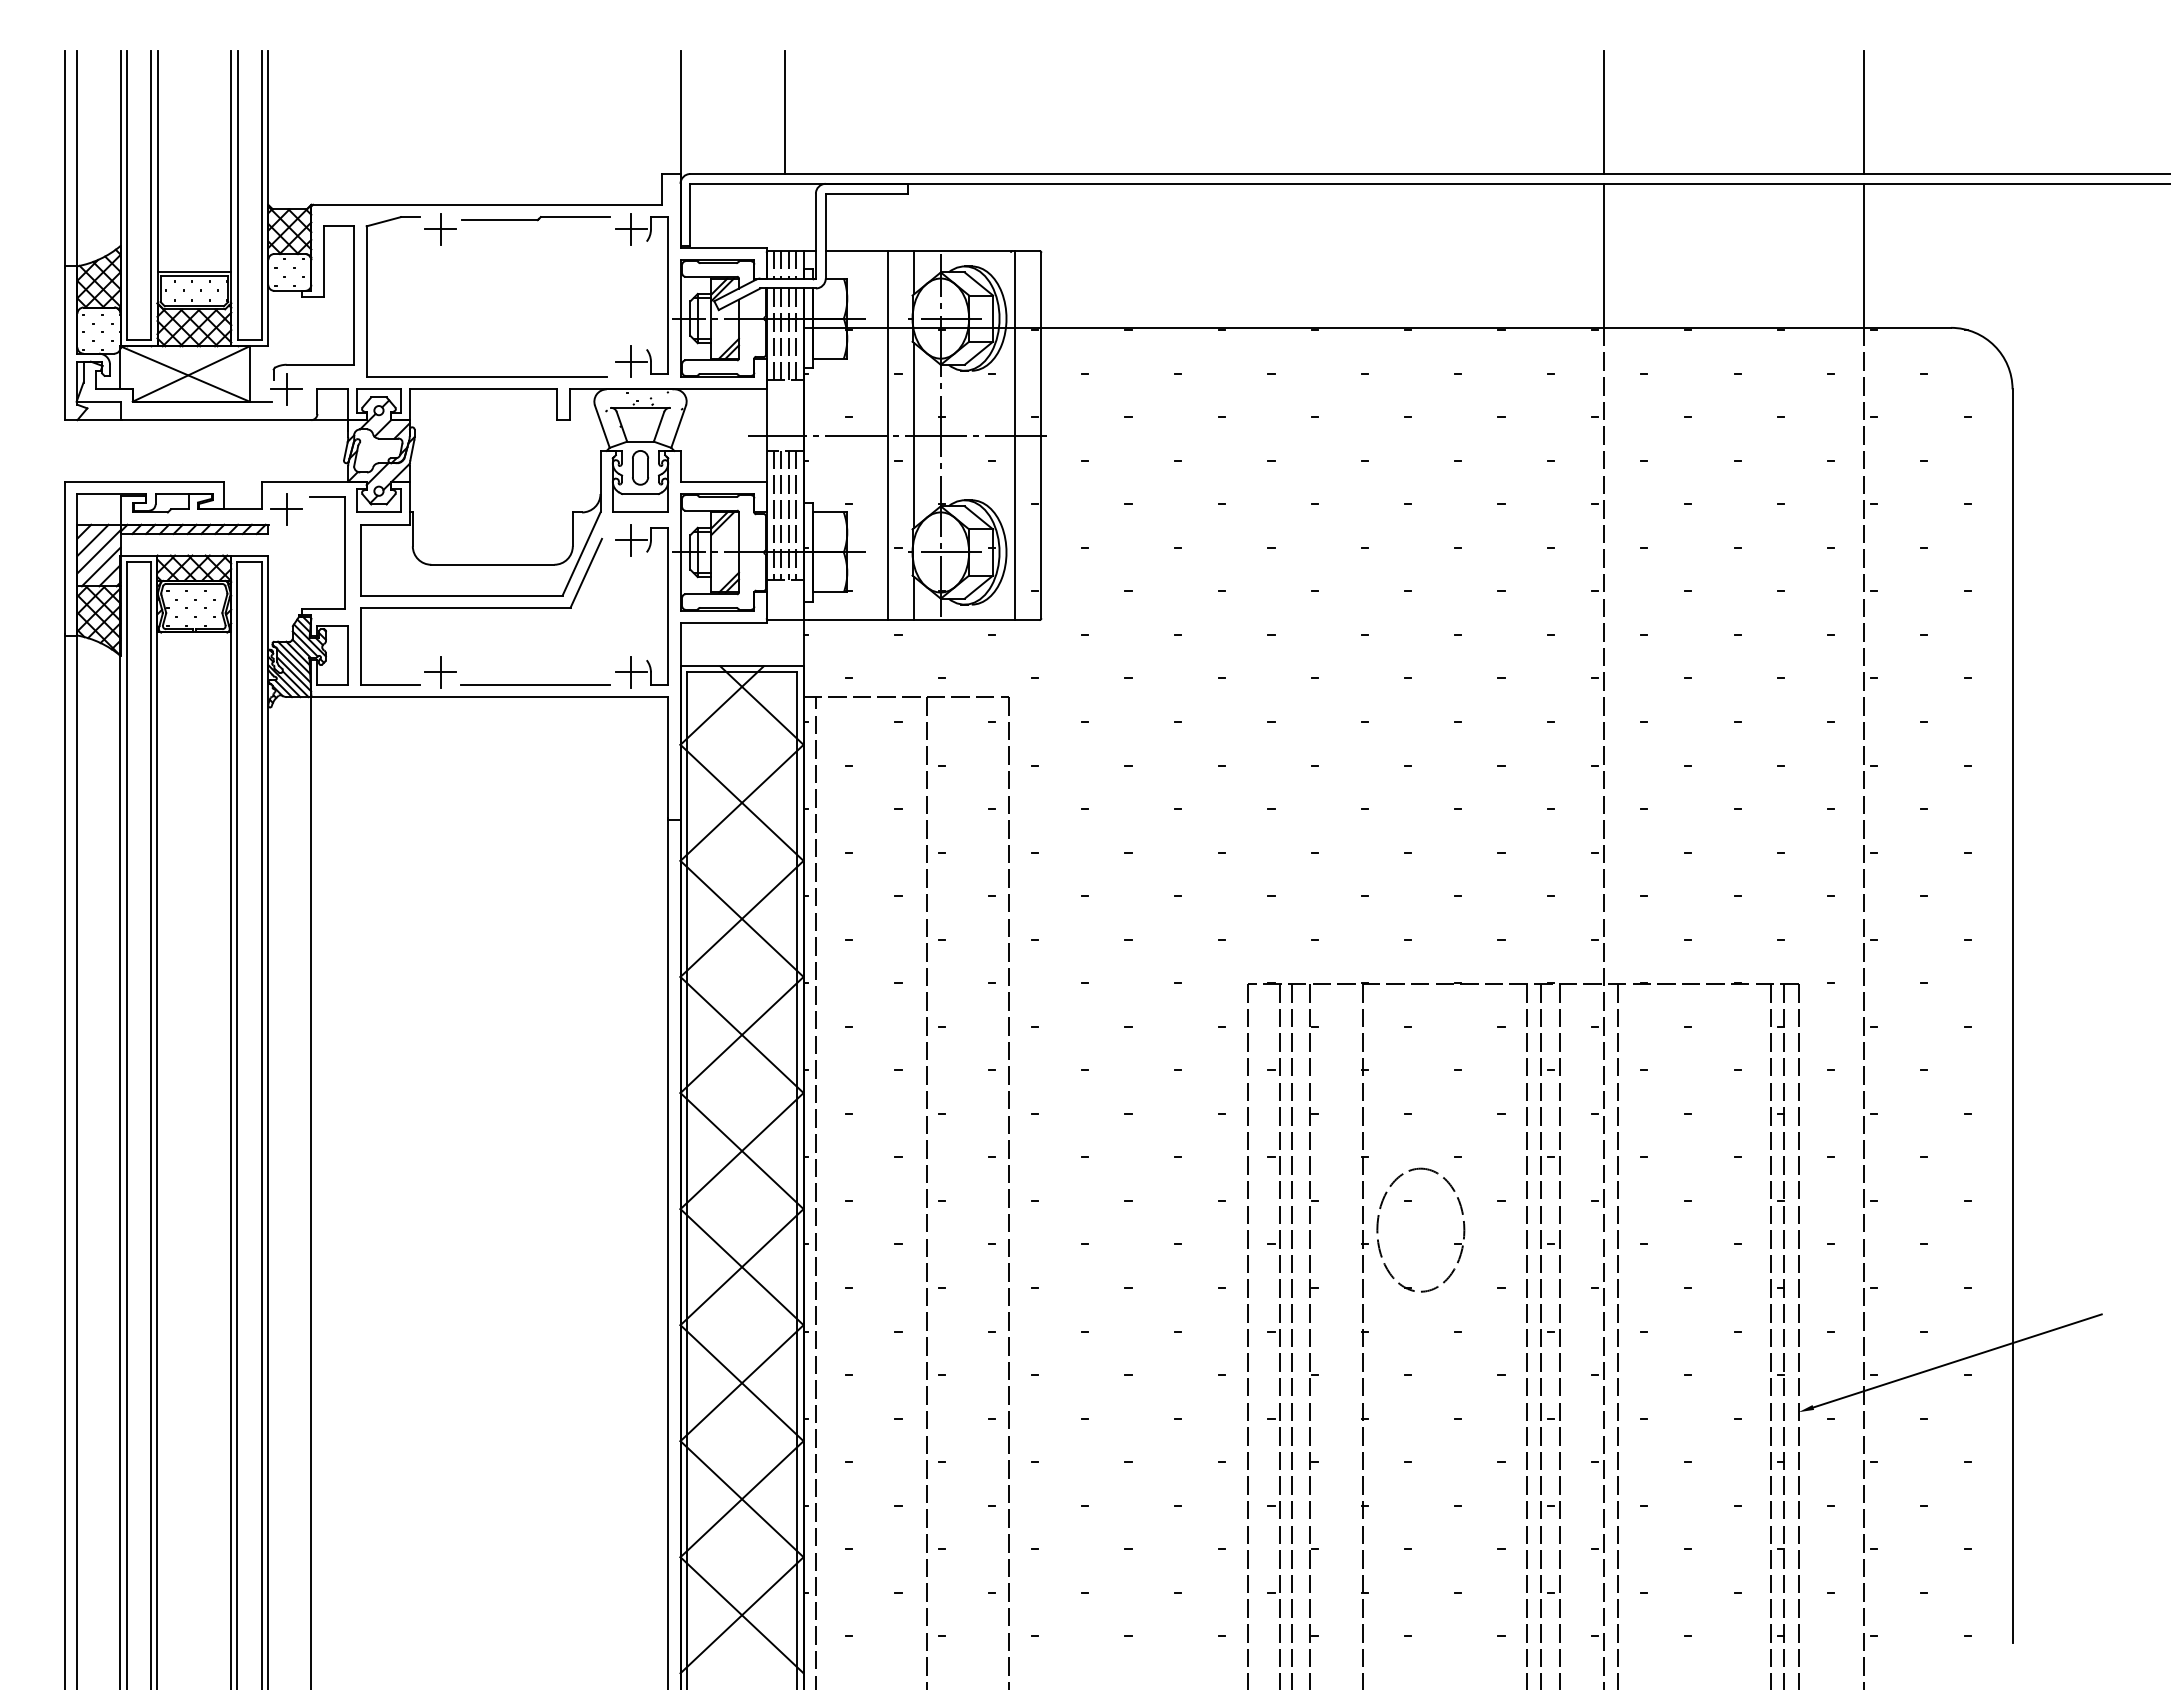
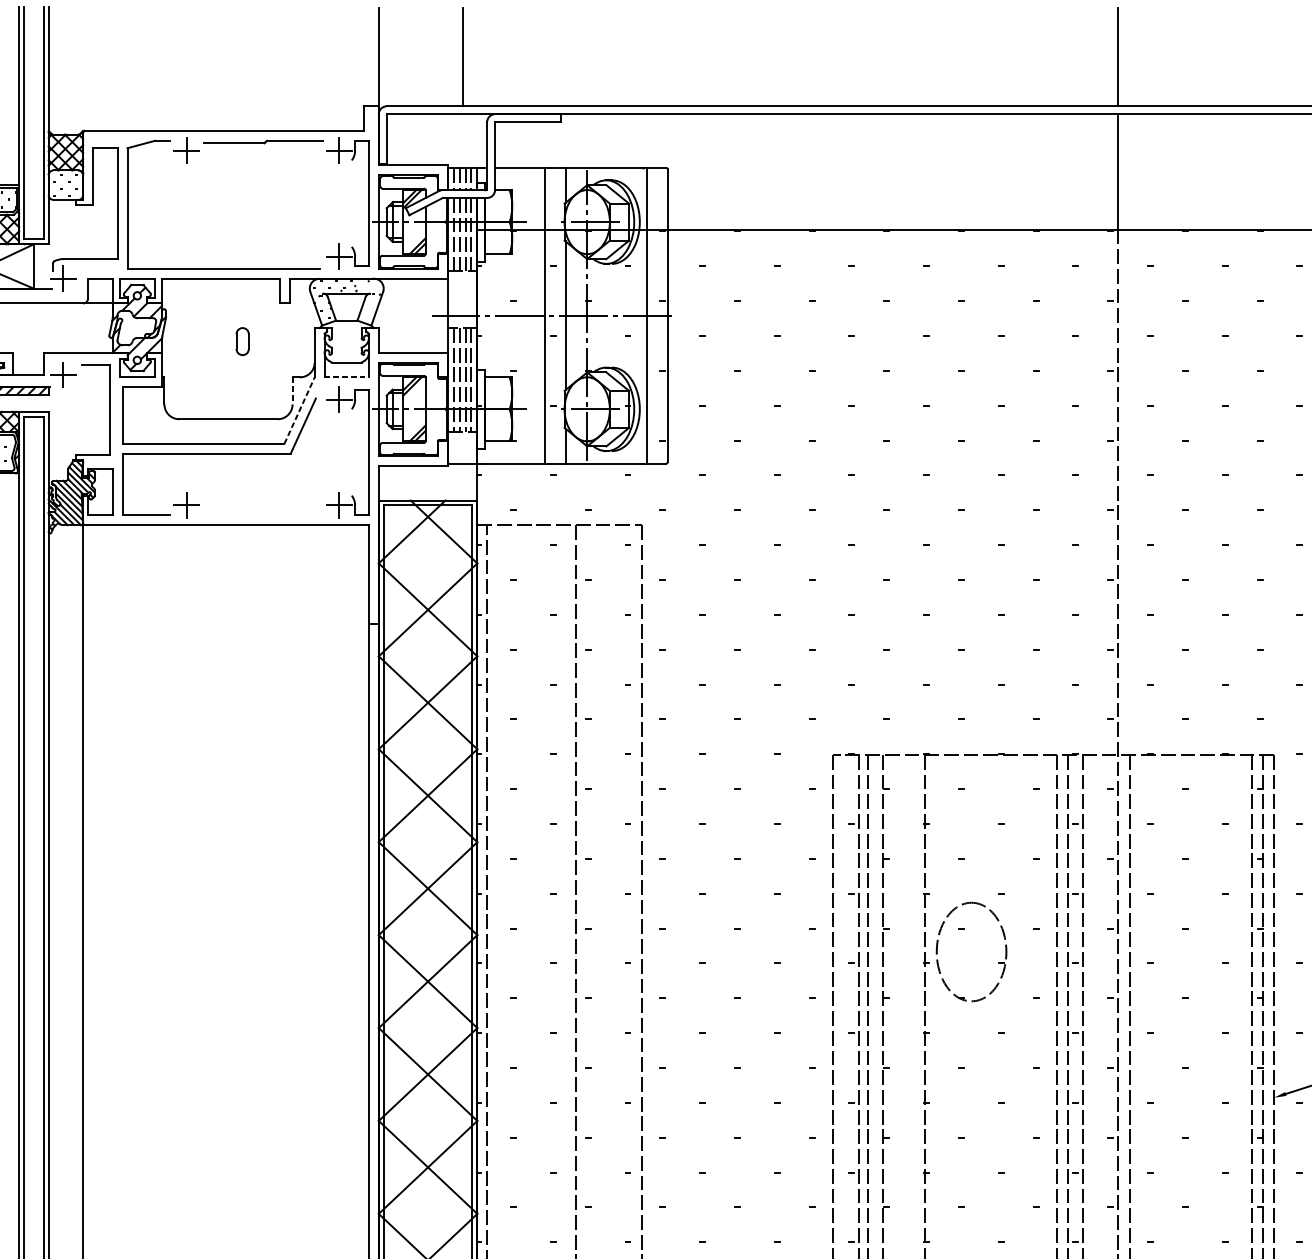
part: (640, 467) -> (242, 341), moved
line: (640, 512) -> (346, 377), solid -> dashed
line: (572, 529) -> (292, 390), solid -> dashed
line: (581, 554) -> (299, 410), solid -> dashed
line: (535, 684) -> (262, 515), removed

